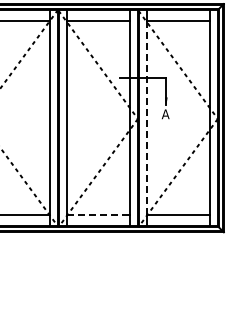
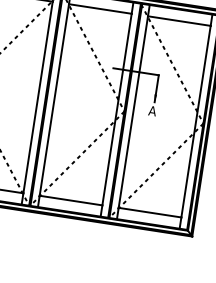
line: (146, 118) -> (132, 112), dashed -> solid
line: (98, 215) -> (70, 200), dashed -> solid

